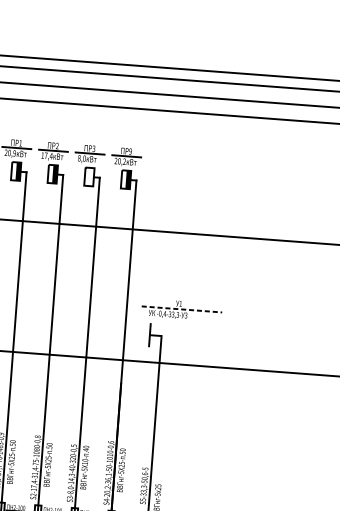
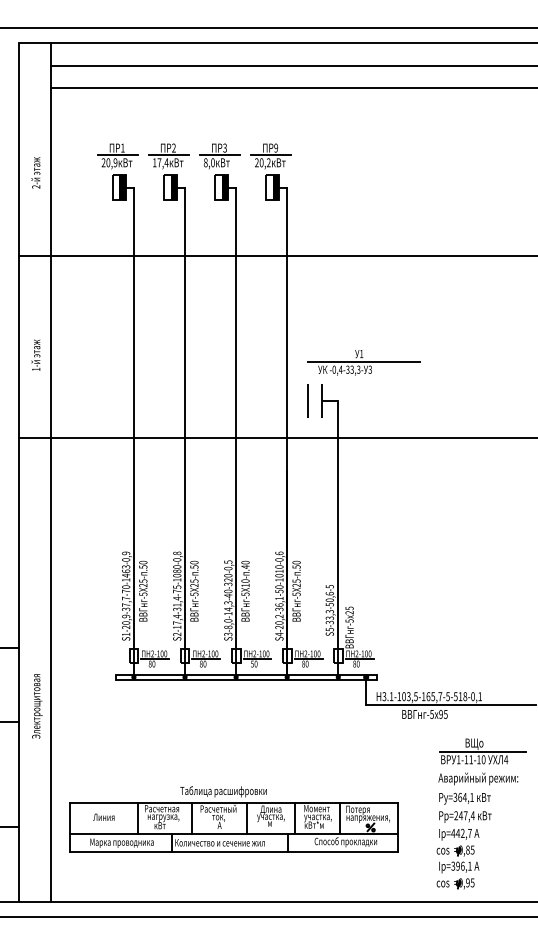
fill: (91, 177) -> (224, 187), added
line: (182, 309) -> (364, 361), dashed -> solid
line: (139, 334) -> (307, 400), added

